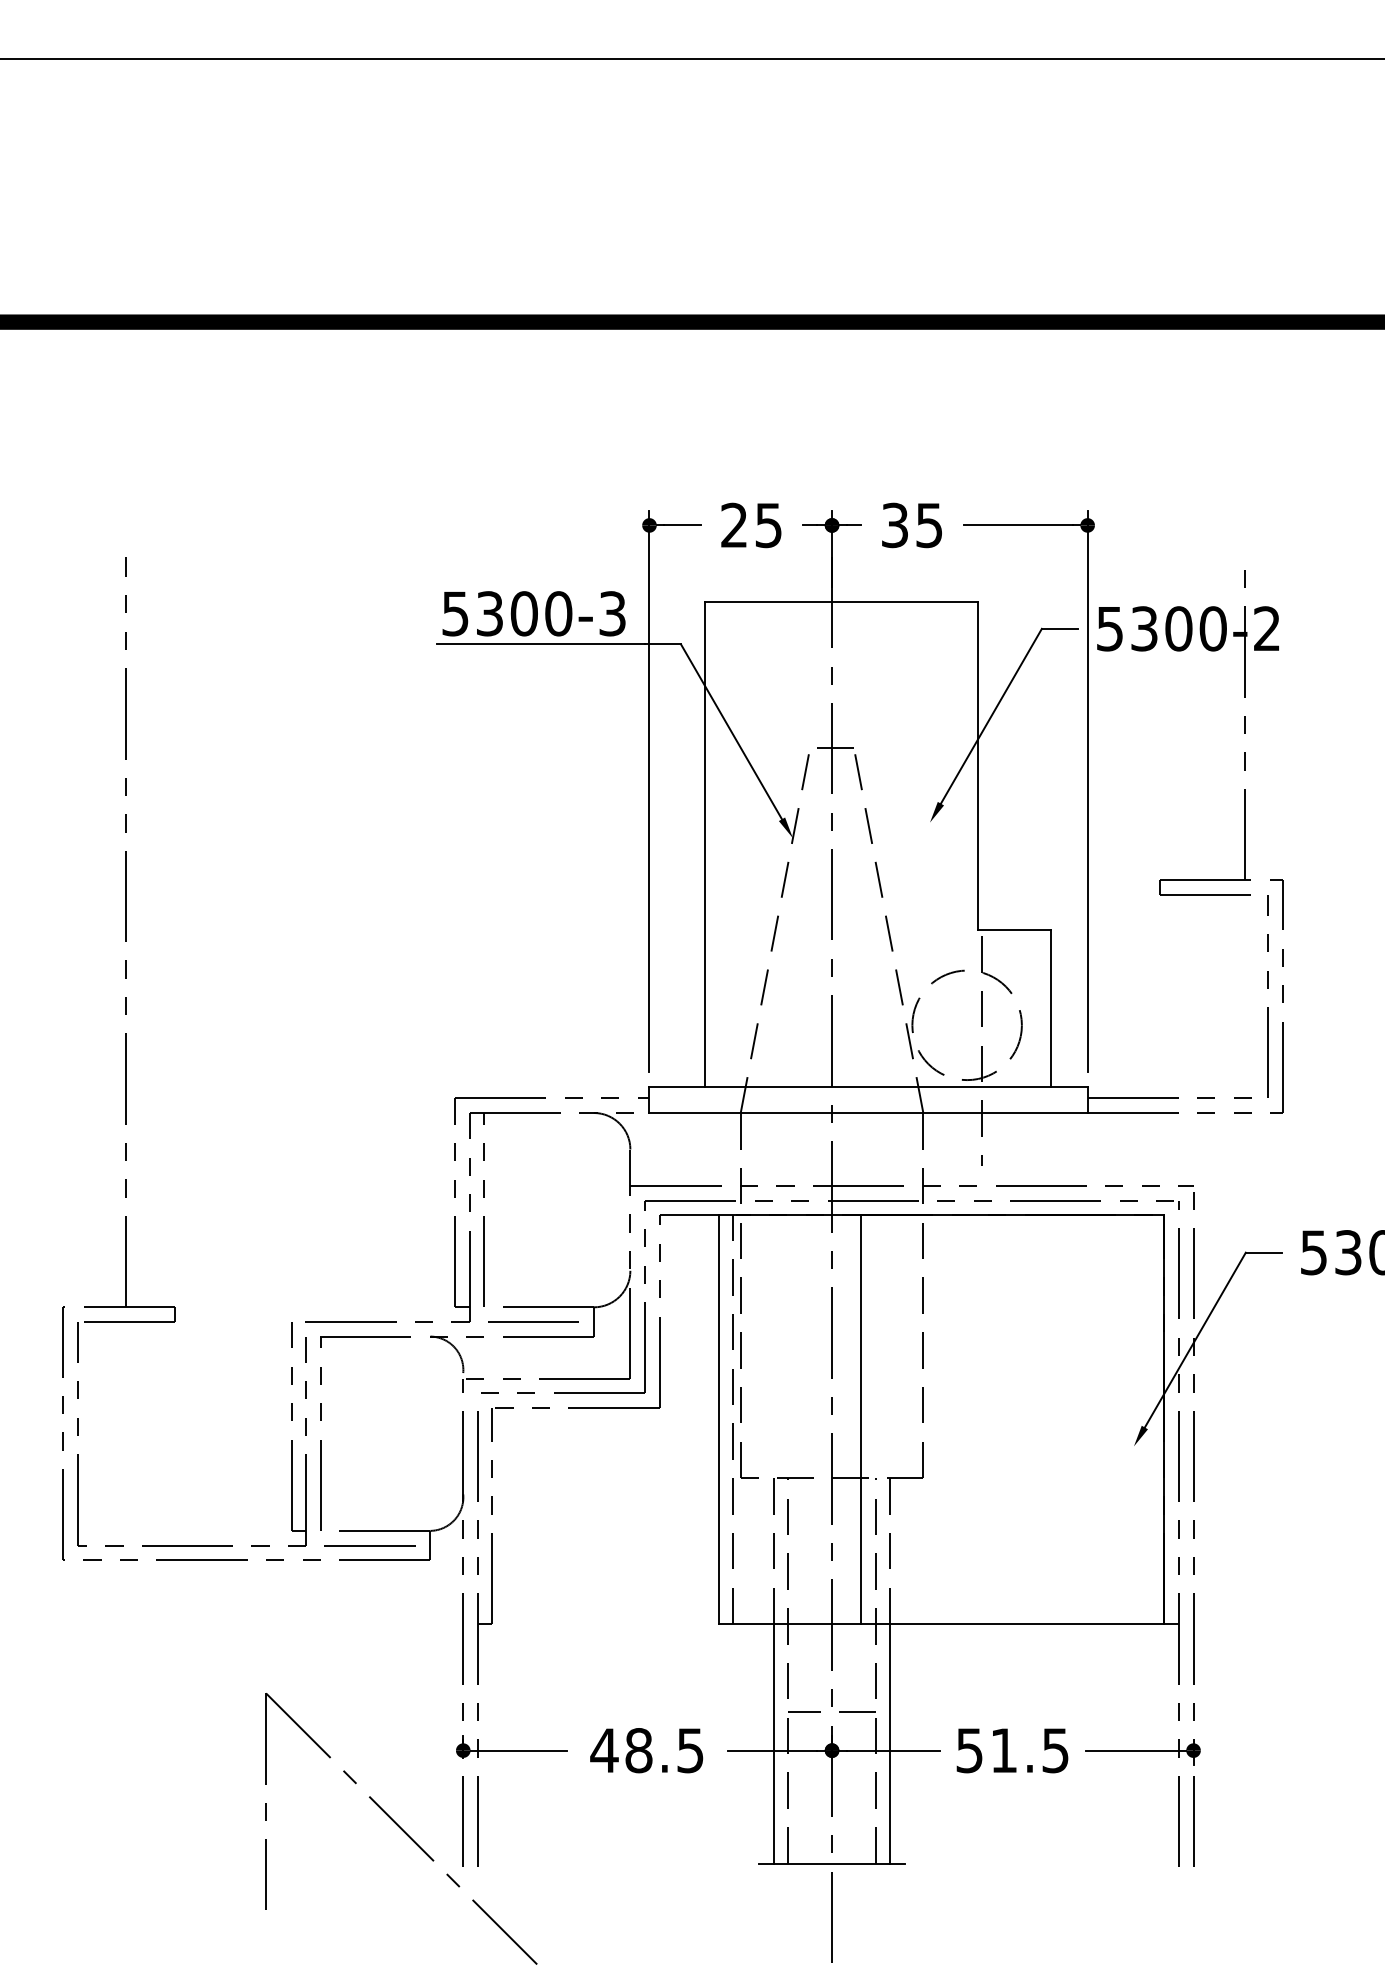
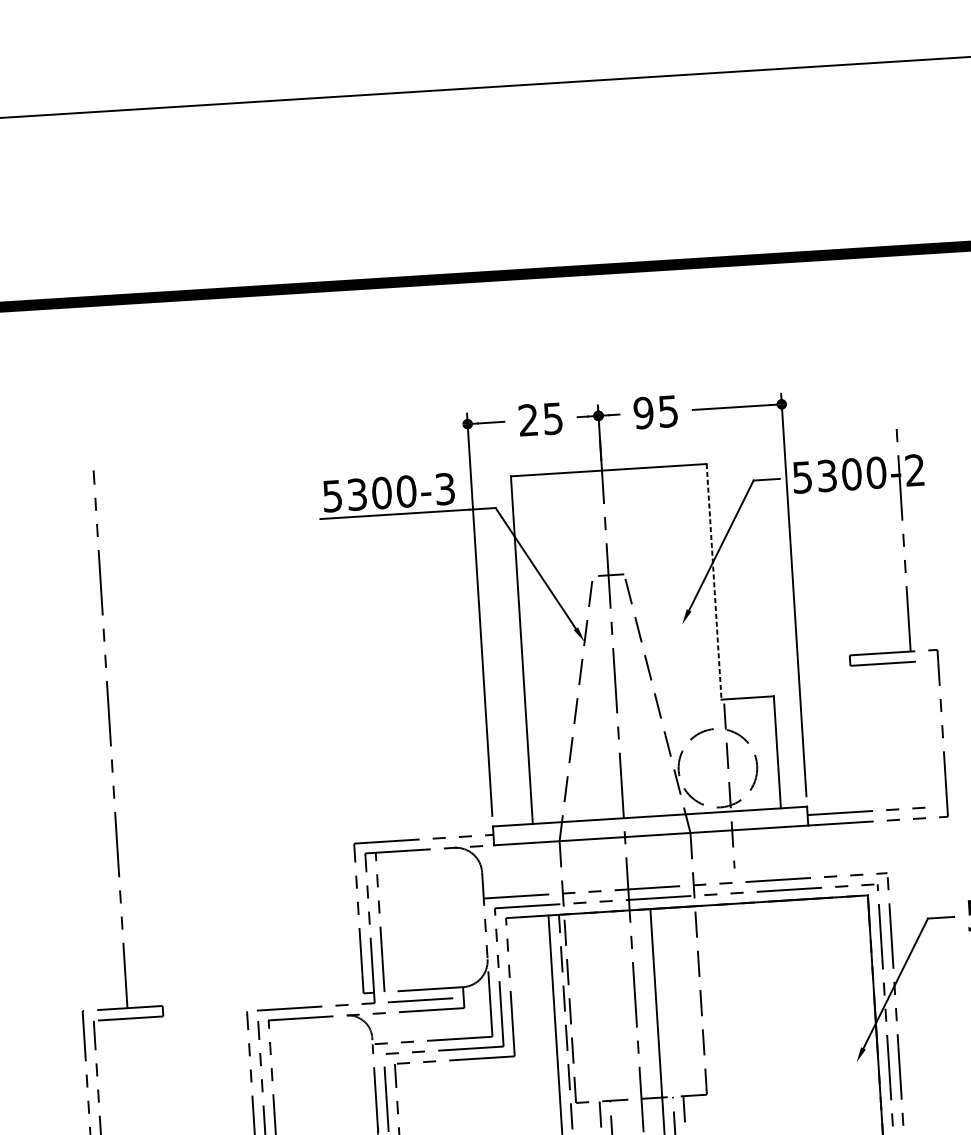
text: (894, 524) -> (643, 412), 35 -> 95
line: (978, 766) -> (714, 582), solid -> dashed
line: (1267, 988) -> (931, 728), removed

